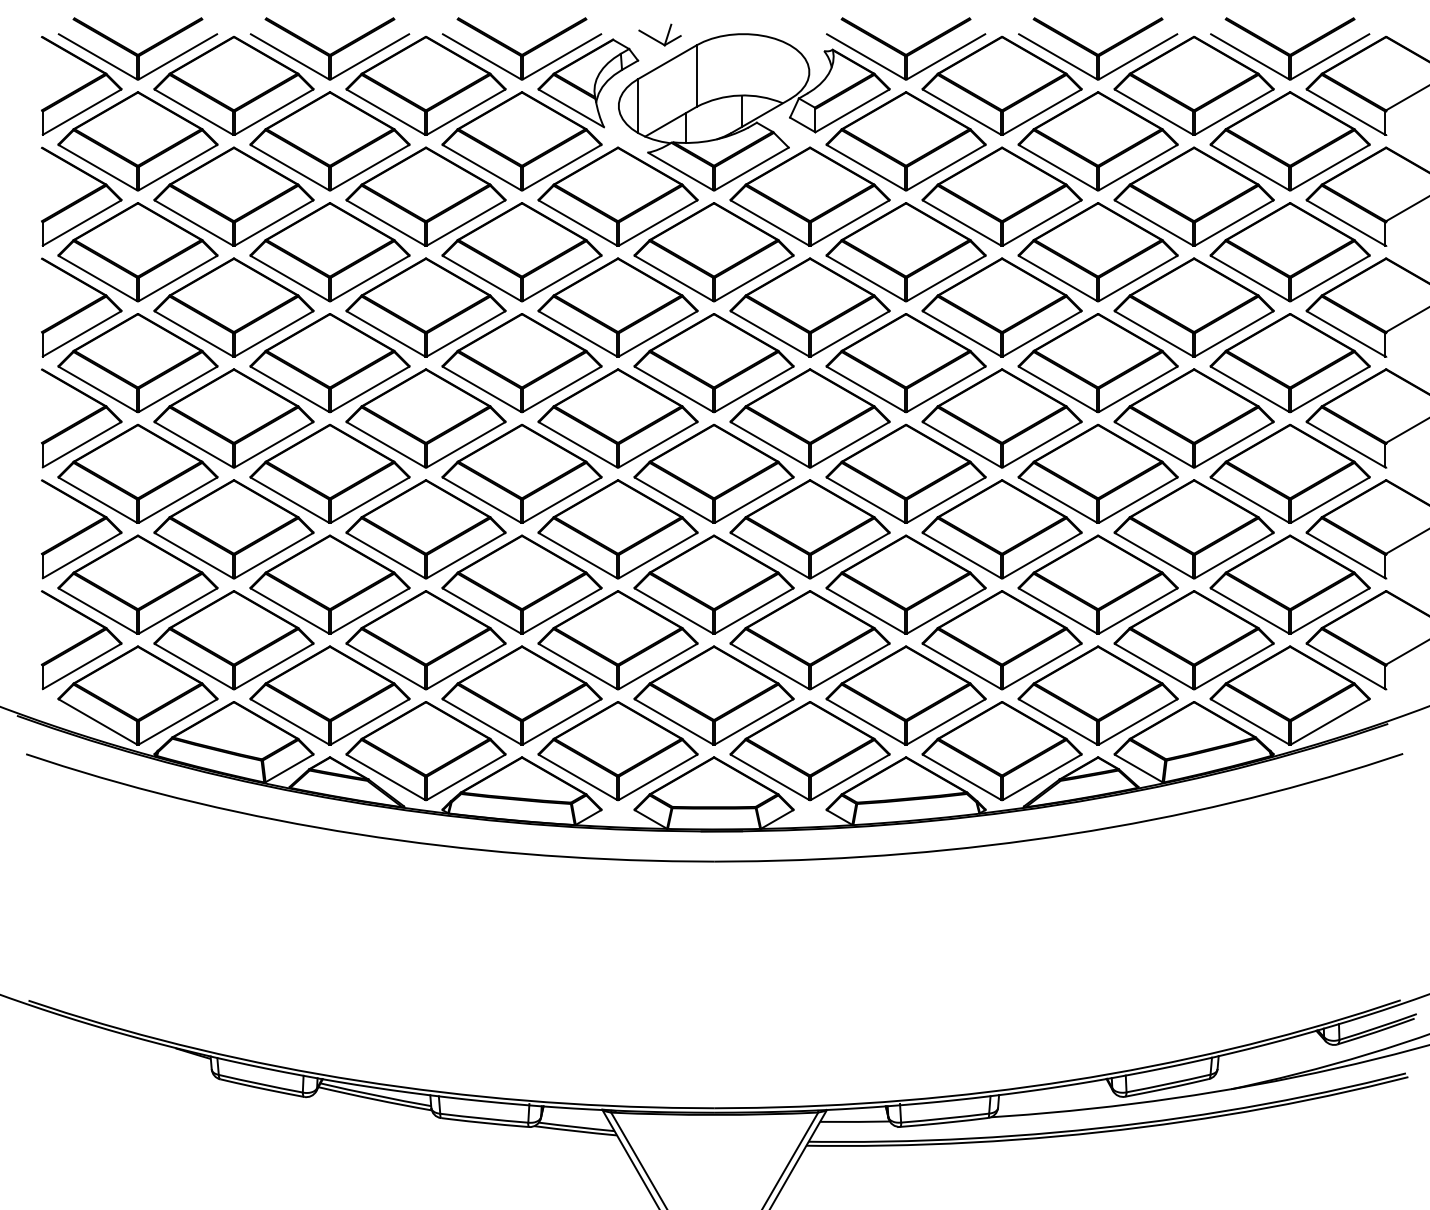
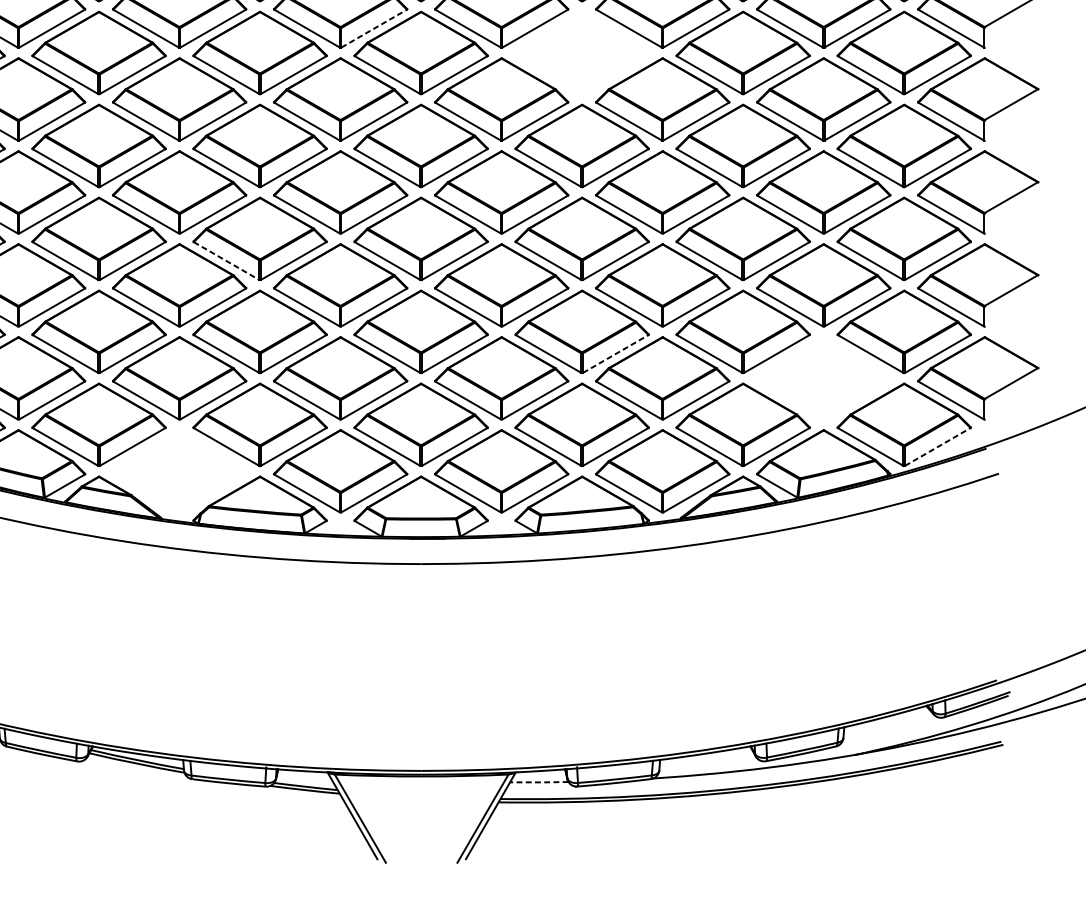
line: (658, 222) -> (374, 28), solid -> dashed
part: (905, 252) -> (581, 53), removed
line: (482, 500) -> (226, 261), solid -> dashed
line: (946, 610) -> (616, 353), solid -> dashed
part: (1193, 640) -> (823, 378), removed
line: (1330, 721) -> (938, 446), solid -> dashed
part: (425, 751) -> (179, 471), removed
line: (855, 1121) -> (539, 782), solid -> dashed

